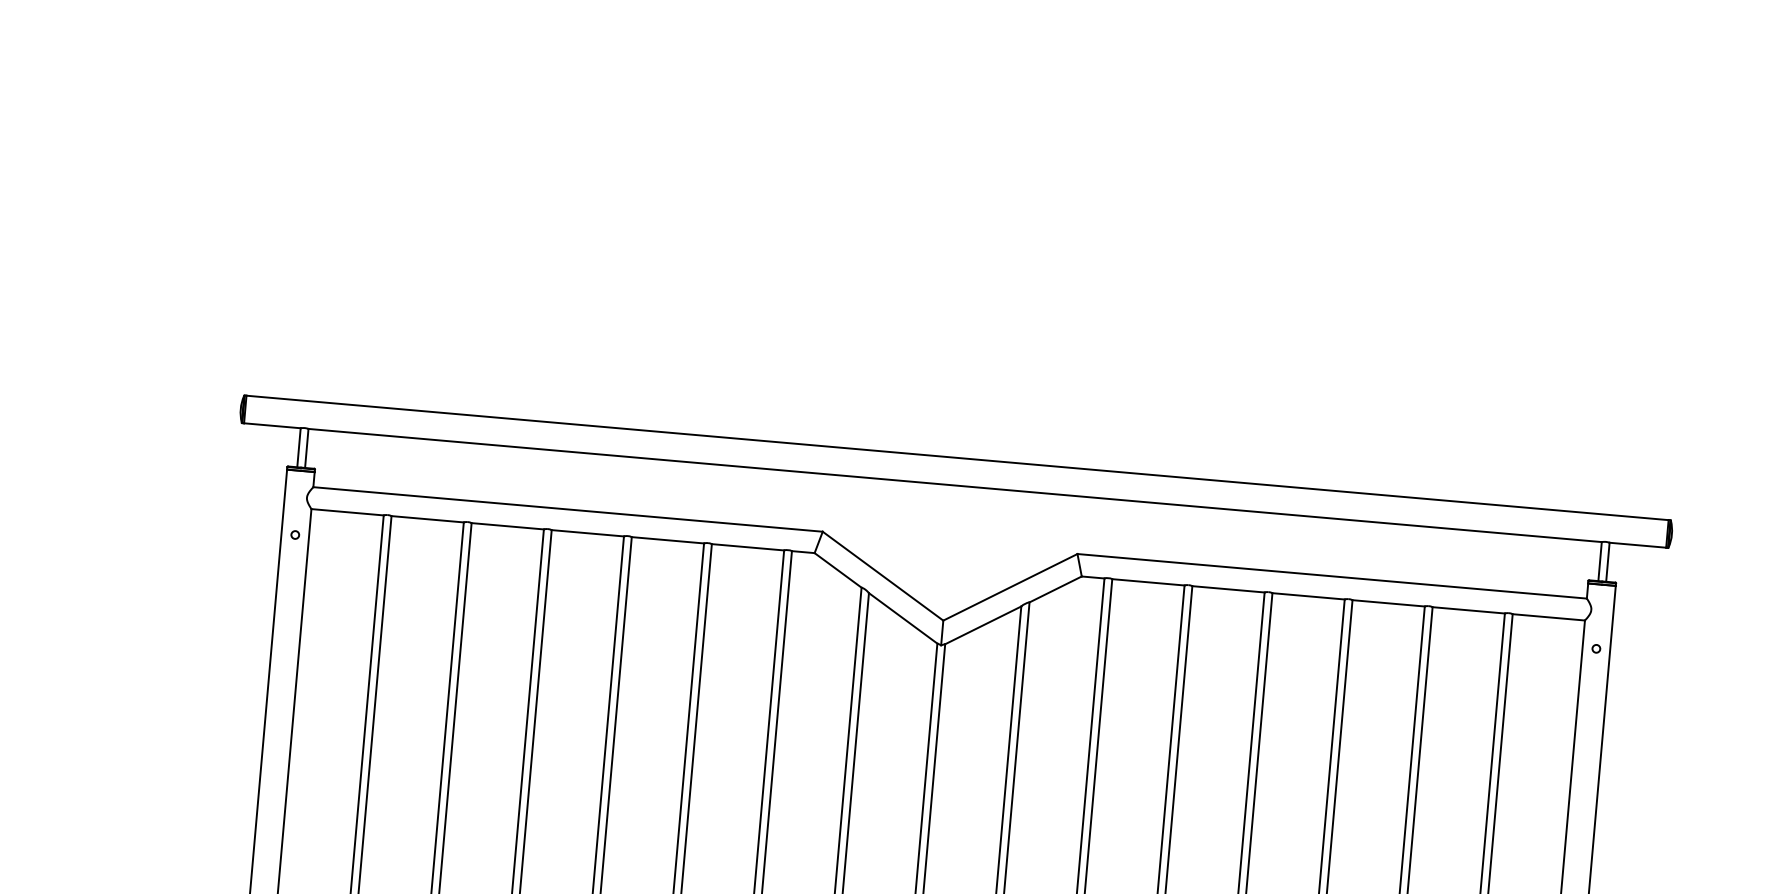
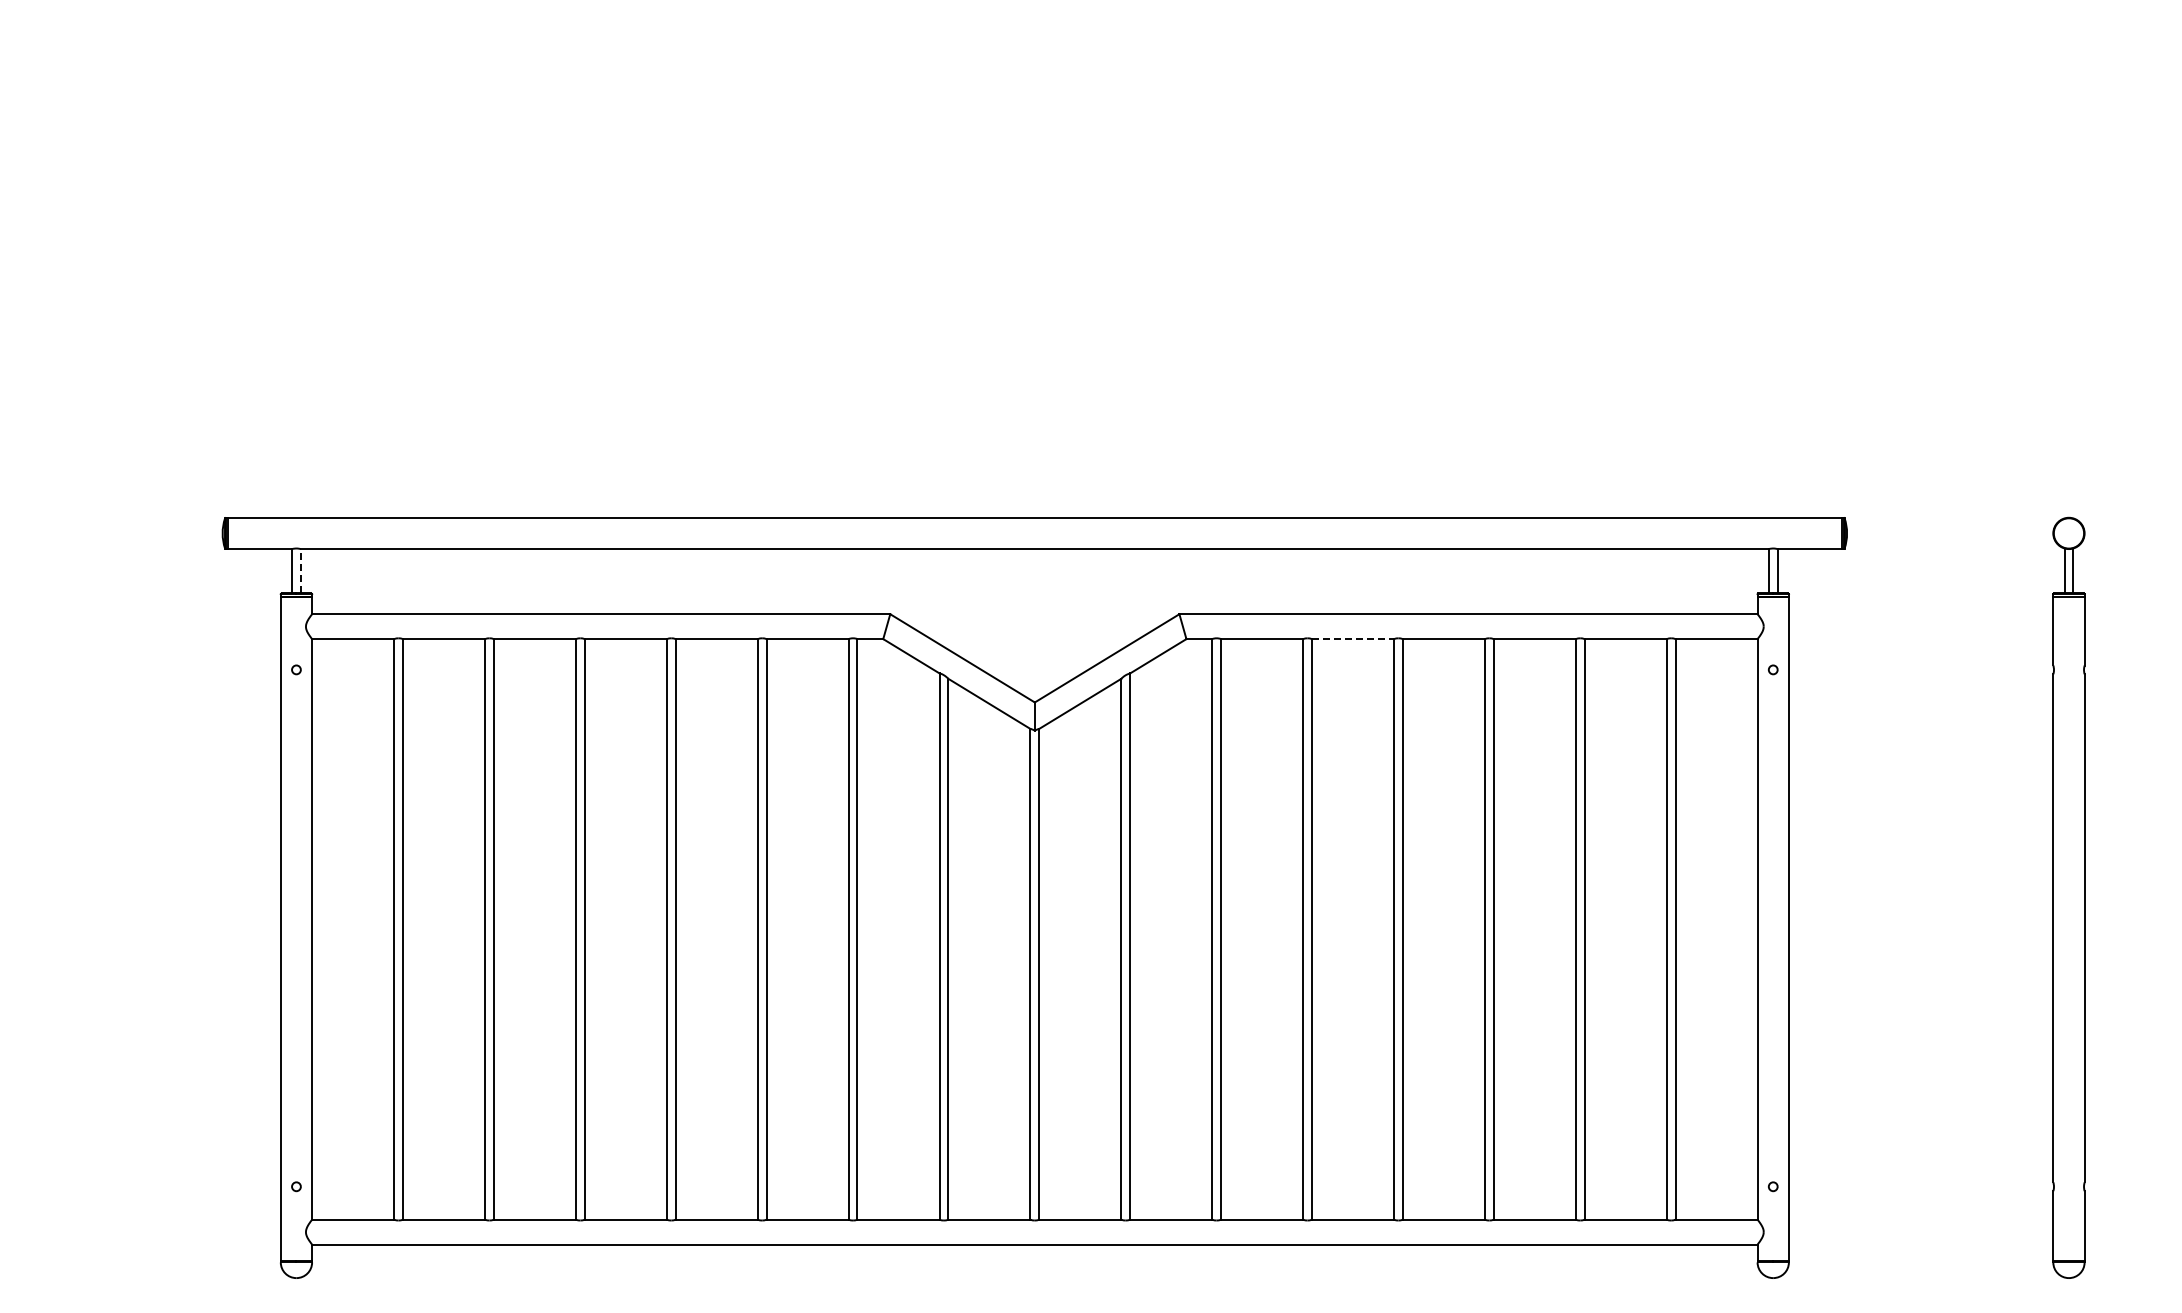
line: (306, 447) -> (300, 570), solid -> dashed
line: (1228, 589) -> (1353, 639), solid -> dashed

